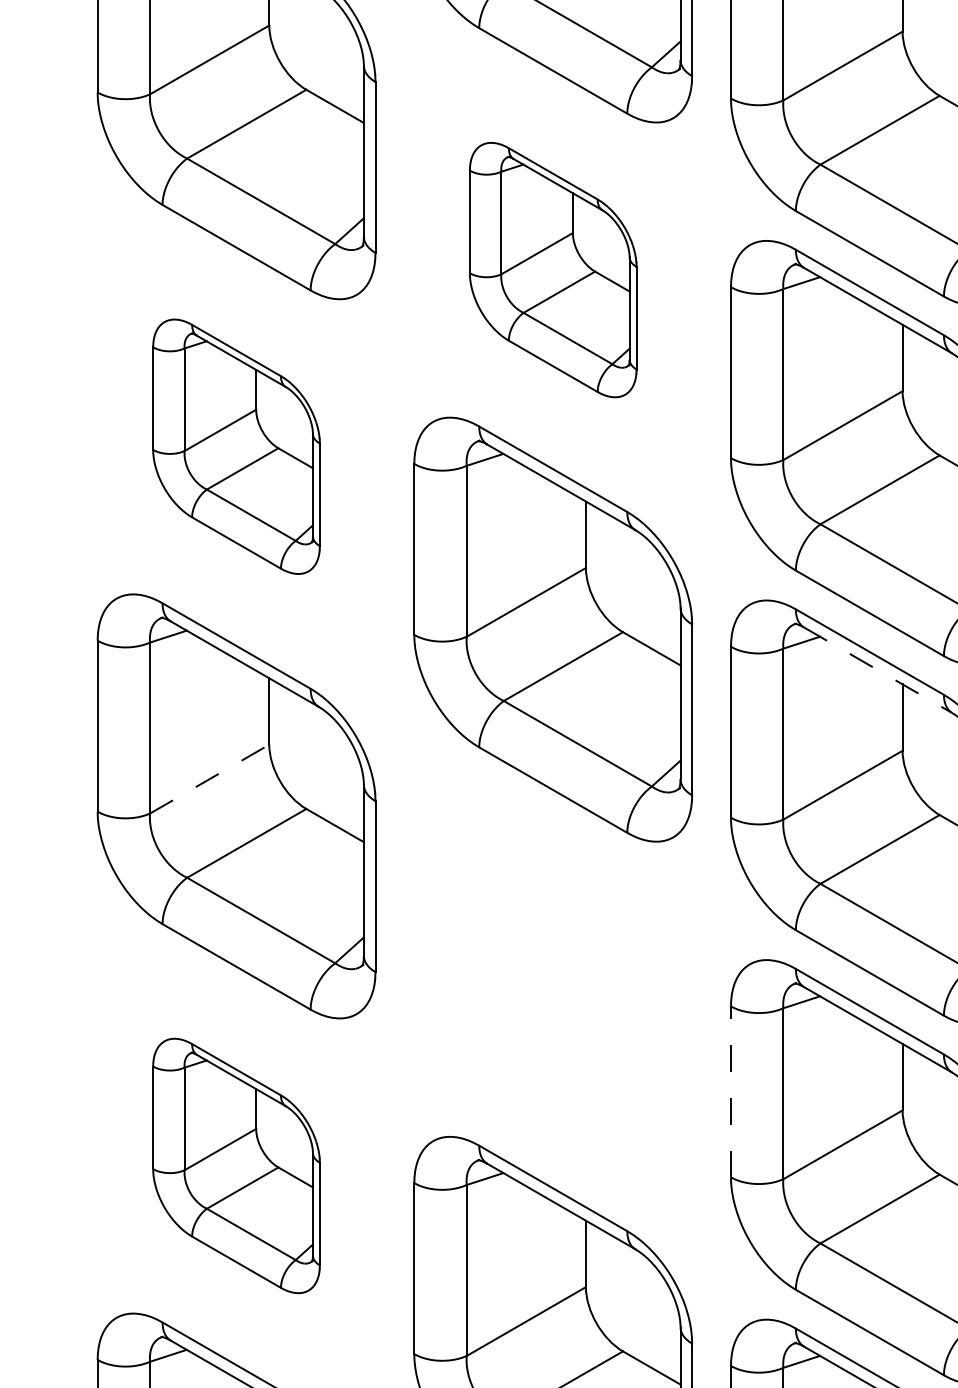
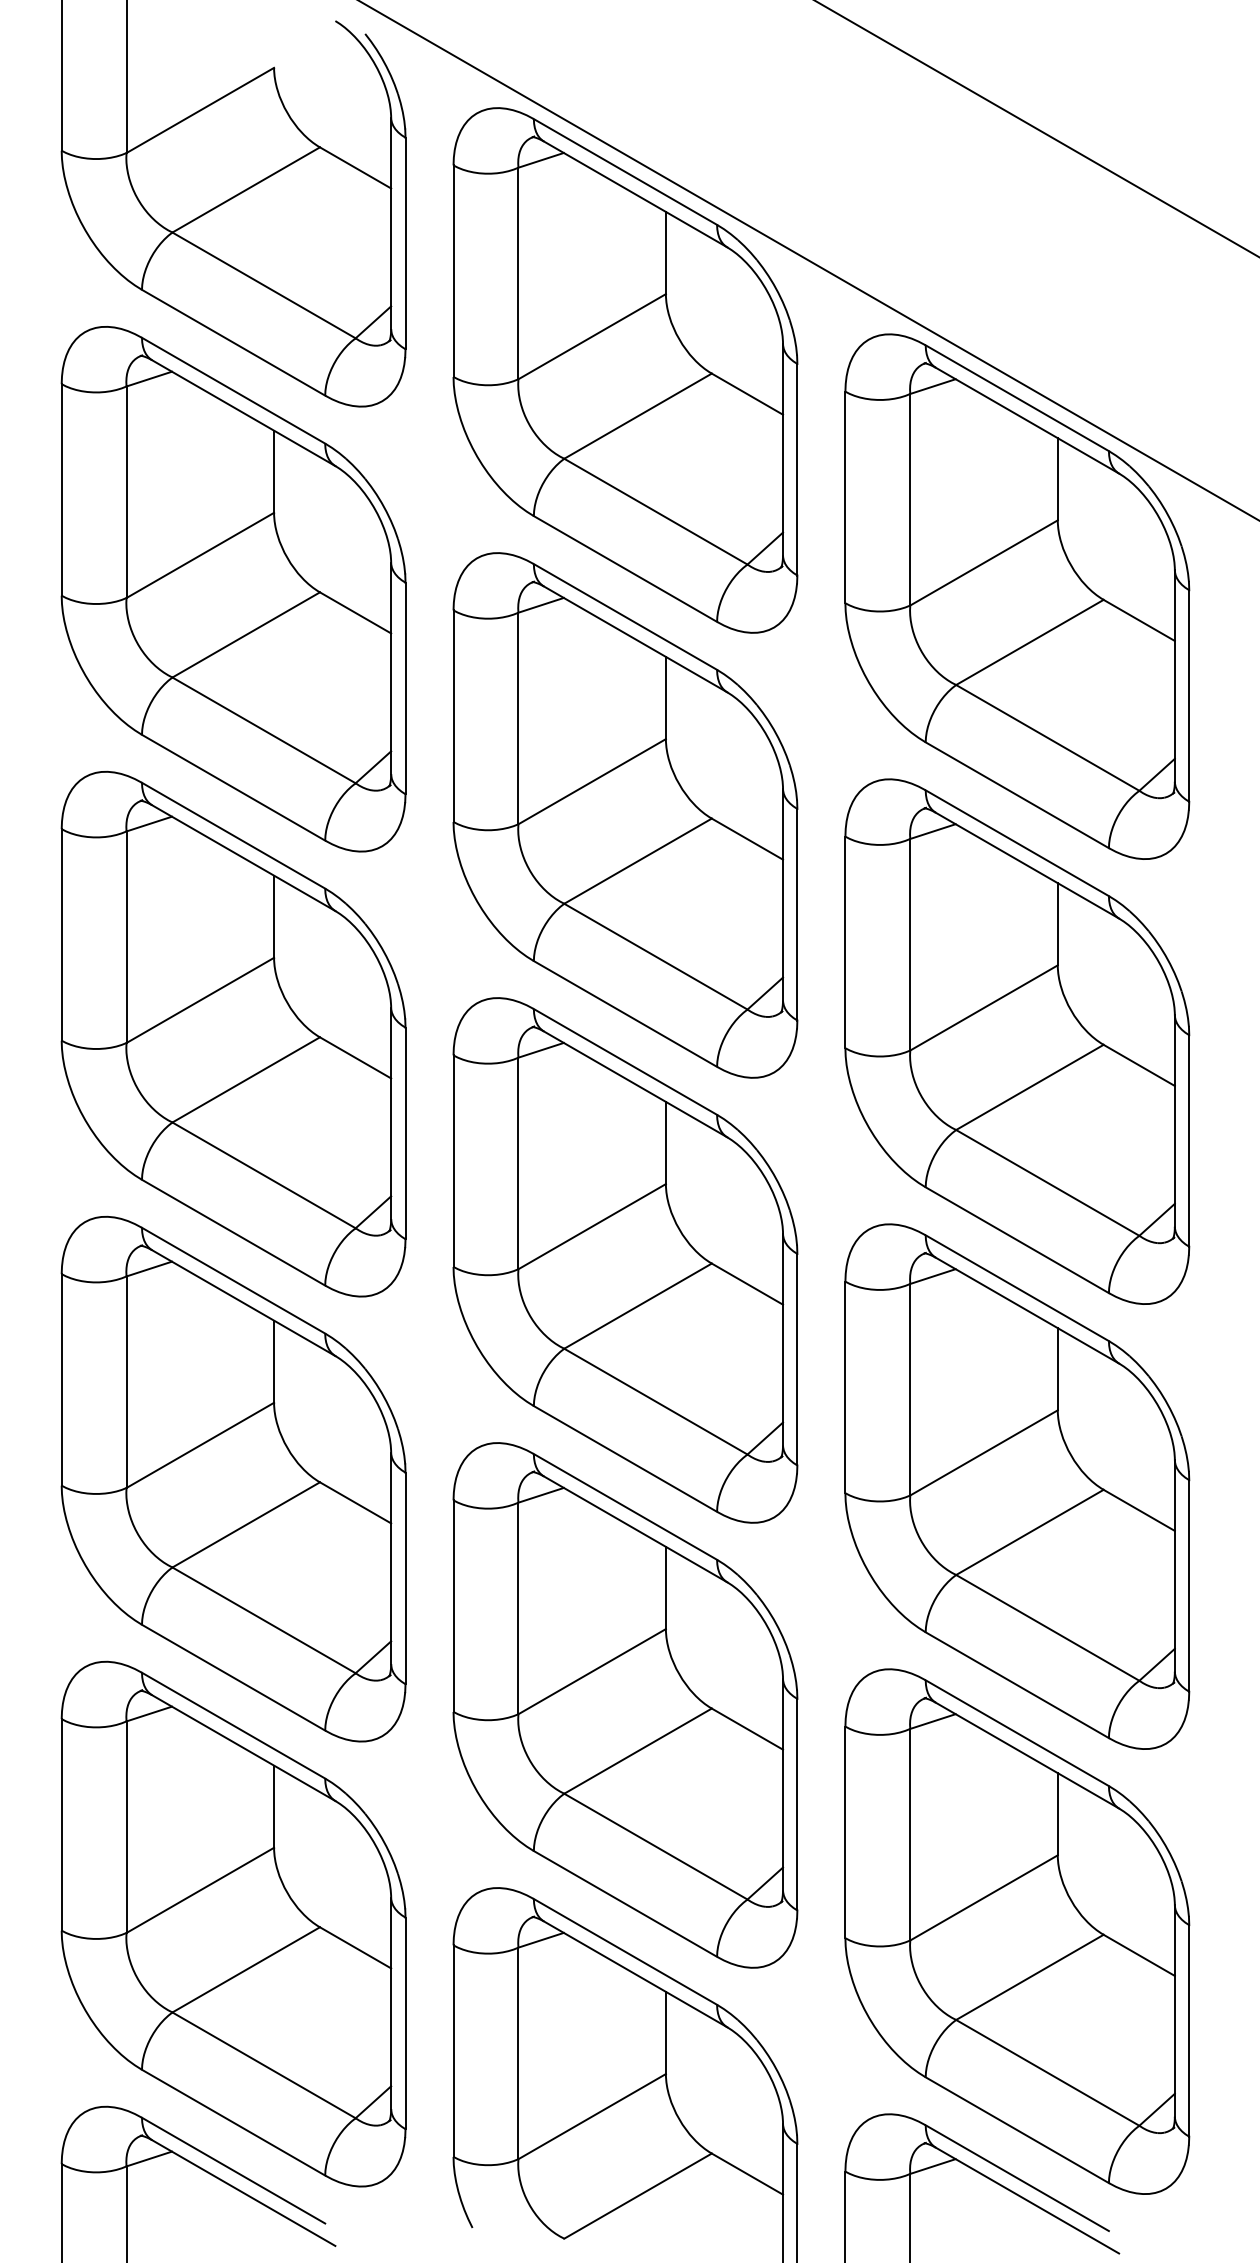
part: (553, 270) -> (625, 815), size x1.67
part: (236, 446) -> (233, 1033), size x1.67
line: (878, 670) -> (1027, 1310), dashed -> solid
line: (209, 779) -> (200, 1445), dashed -> solid
part: (553, 989) -> (625, 1705), added
line: (731, 1091) -> (845, 1832), dashed -> solid
part: (236, 1165) -> (233, 1923), size x1.67

